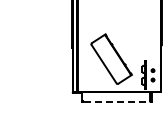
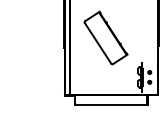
part: (111, 58) -> (105, 37), moved
line: (116, 101) -> (111, 104), dashed -> solid

